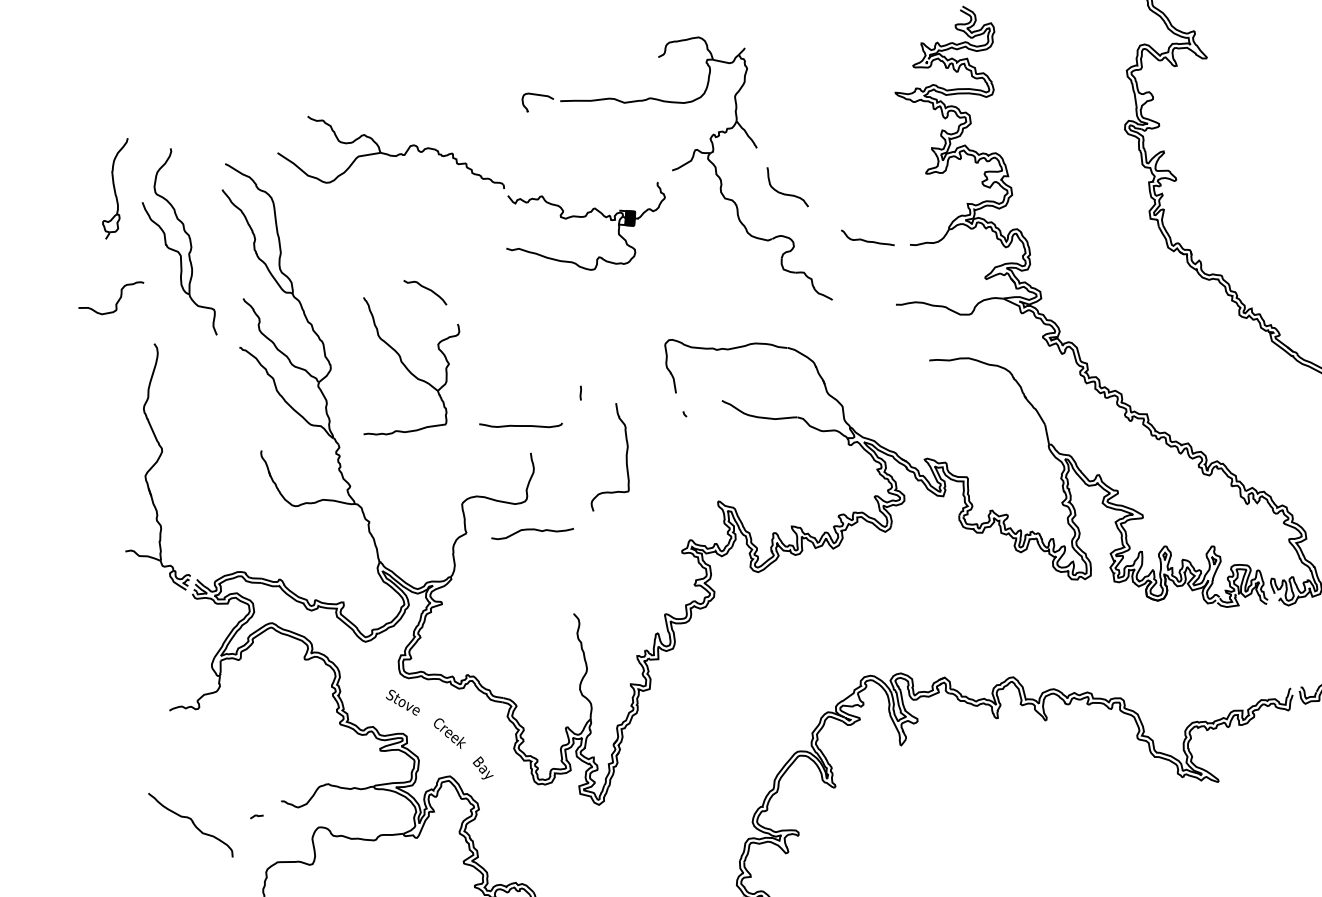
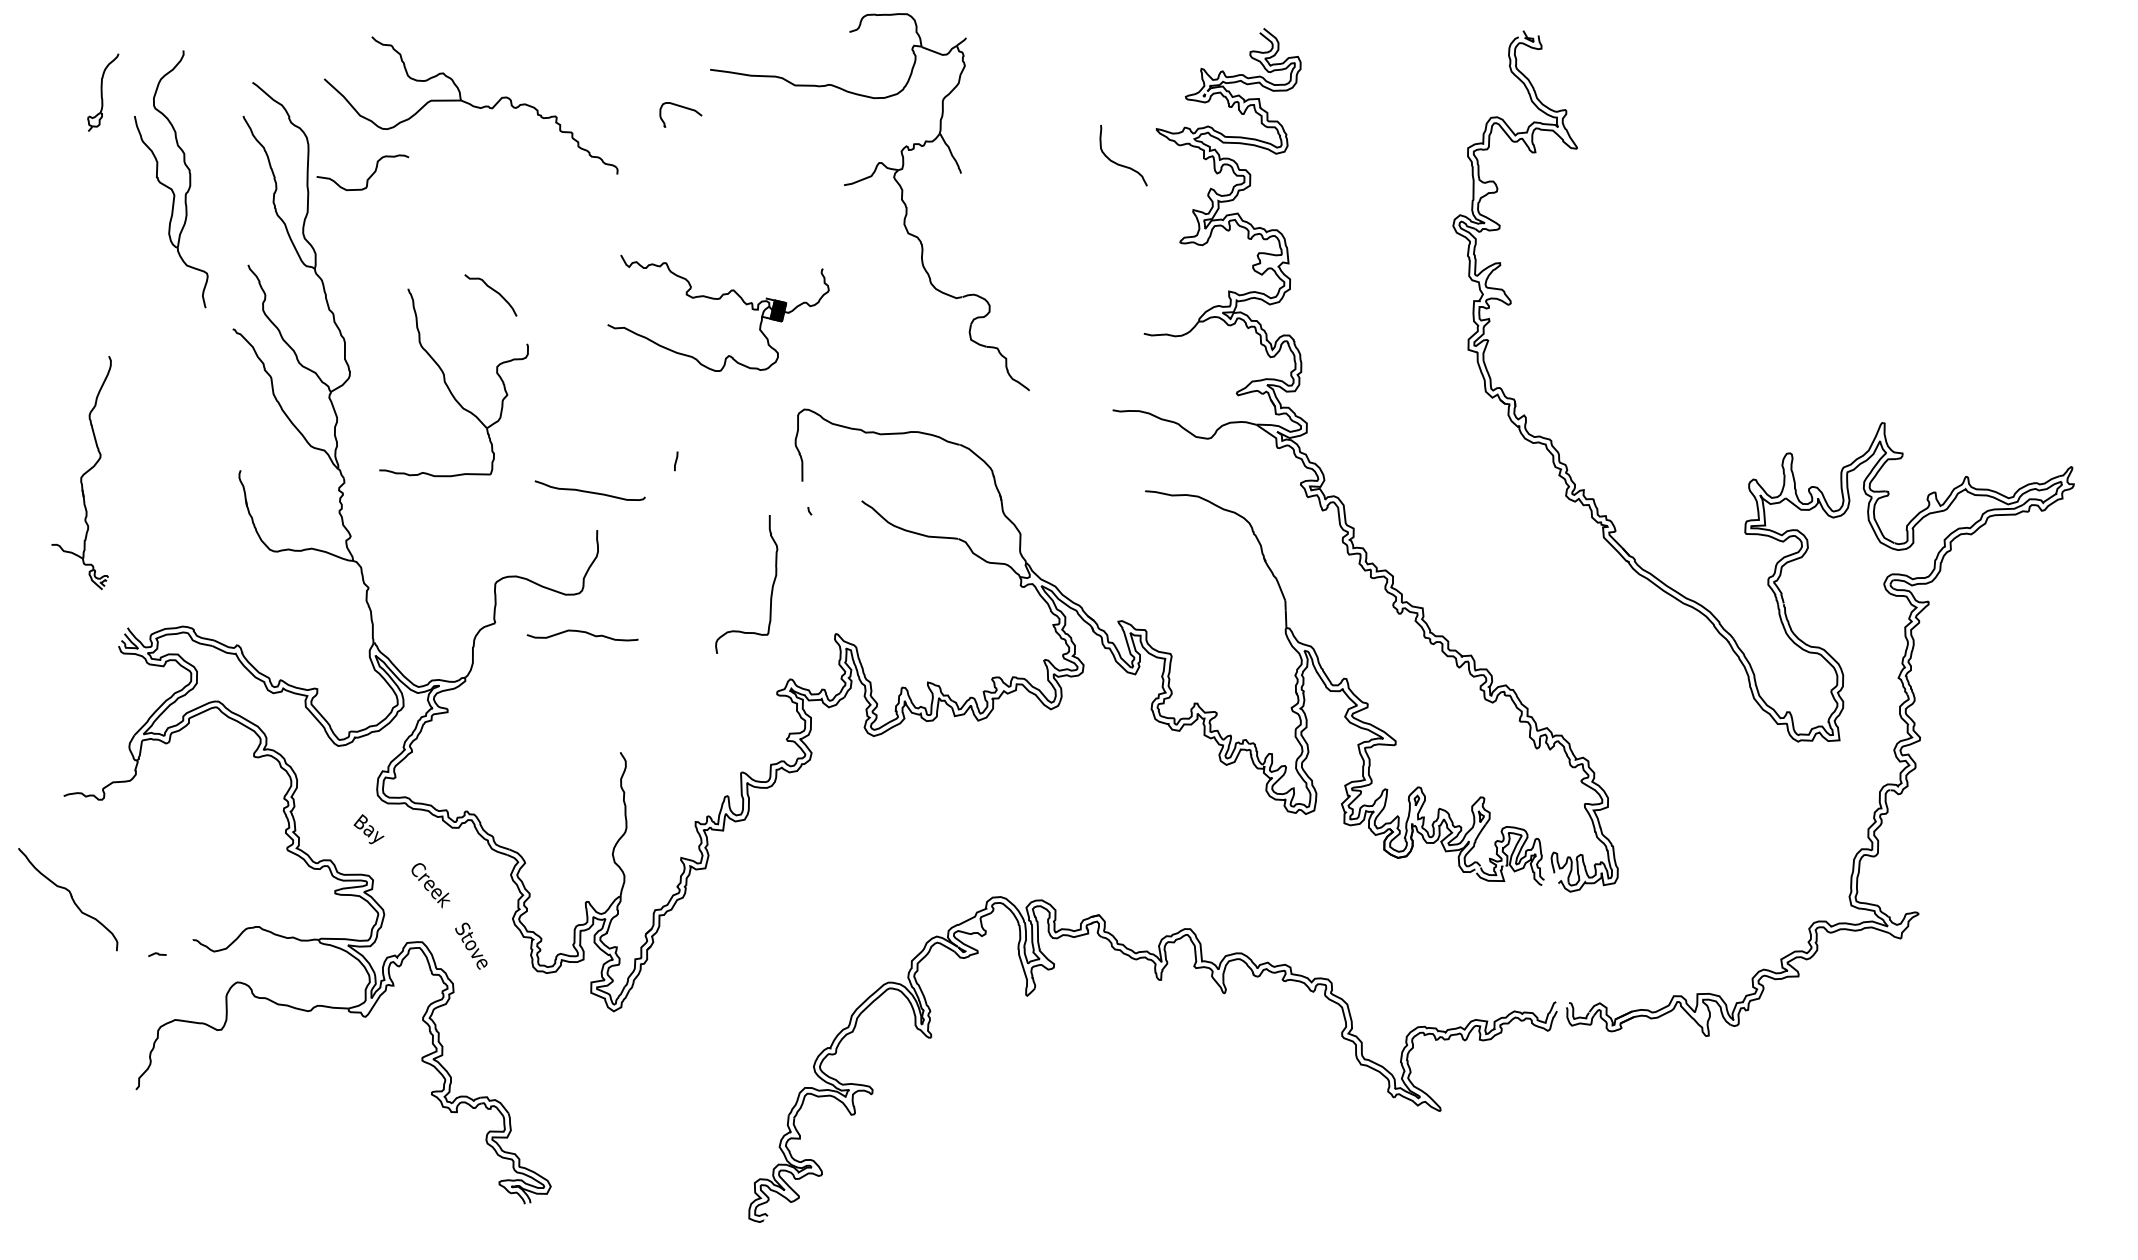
curve: (539, 96) -> (683, 108), moved
part: (116, 188) -> (103, 92), size x0.6
curve: (787, 194) -> (1121, 164), moved
part: (584, 216) -> (718, 299), moved
curve: (867, 240) -> (1088, 319), removed
curve: (116, 302) -> (368, 177), moved
part: (625, 456) -> (771, 587), moved
part: (144, 470) -> (81, 472), size x0.7
text: (402, 702) -> (374, 834), Stove -> Bay
text: (486, 773) -> (471, 945), Bay -> Stove
curve: (193, 824) -> (71, 899), moved

